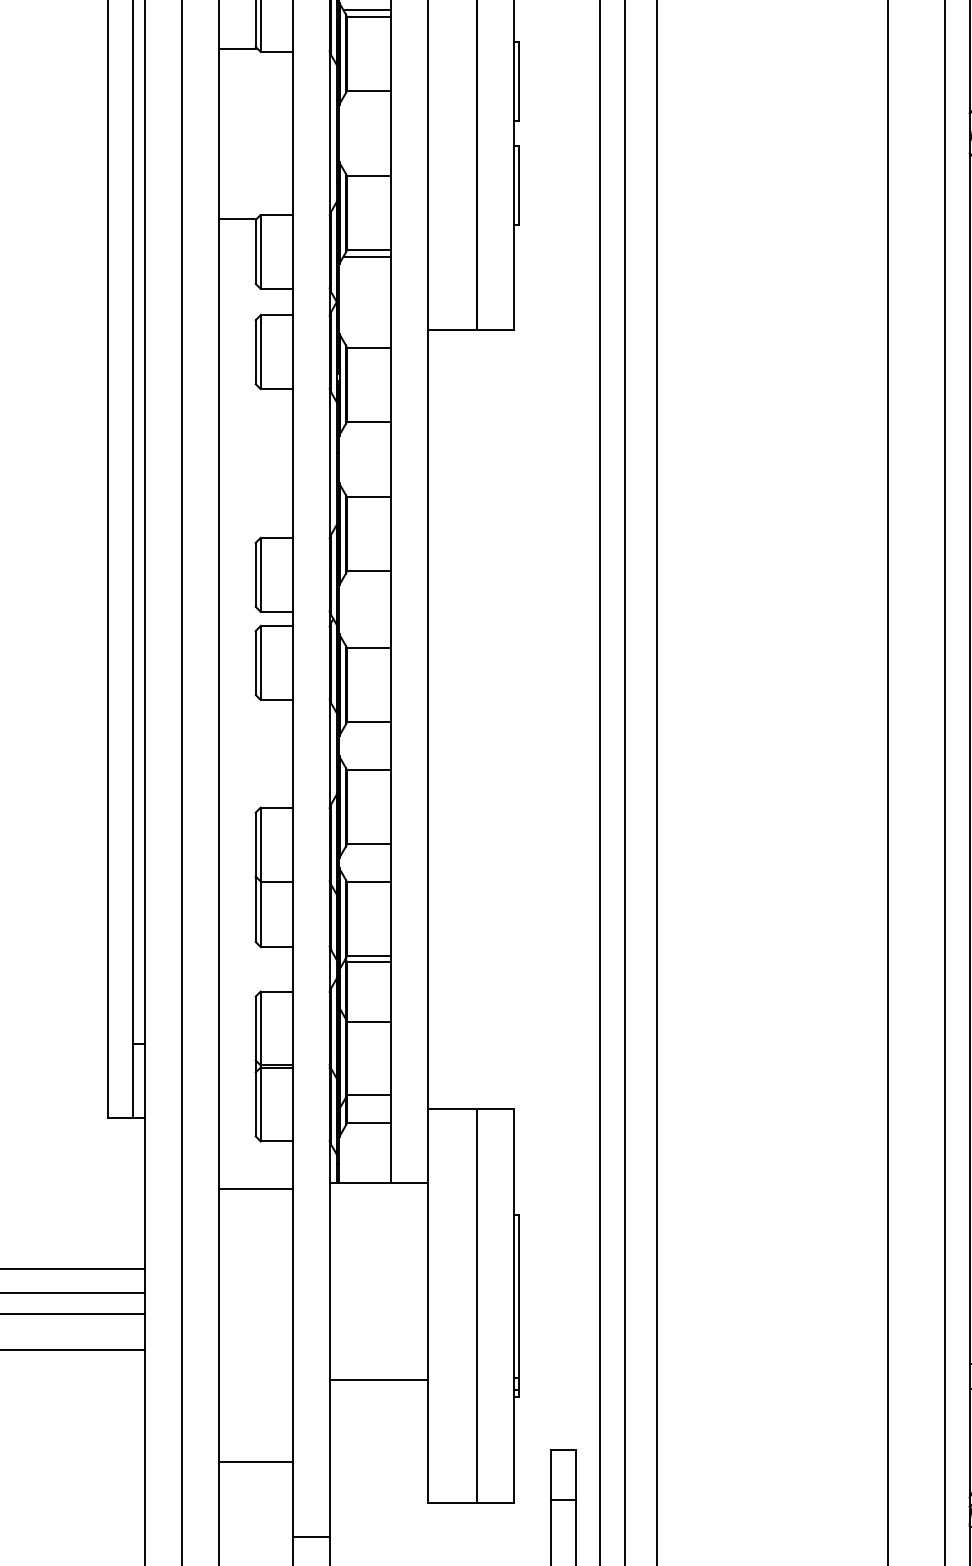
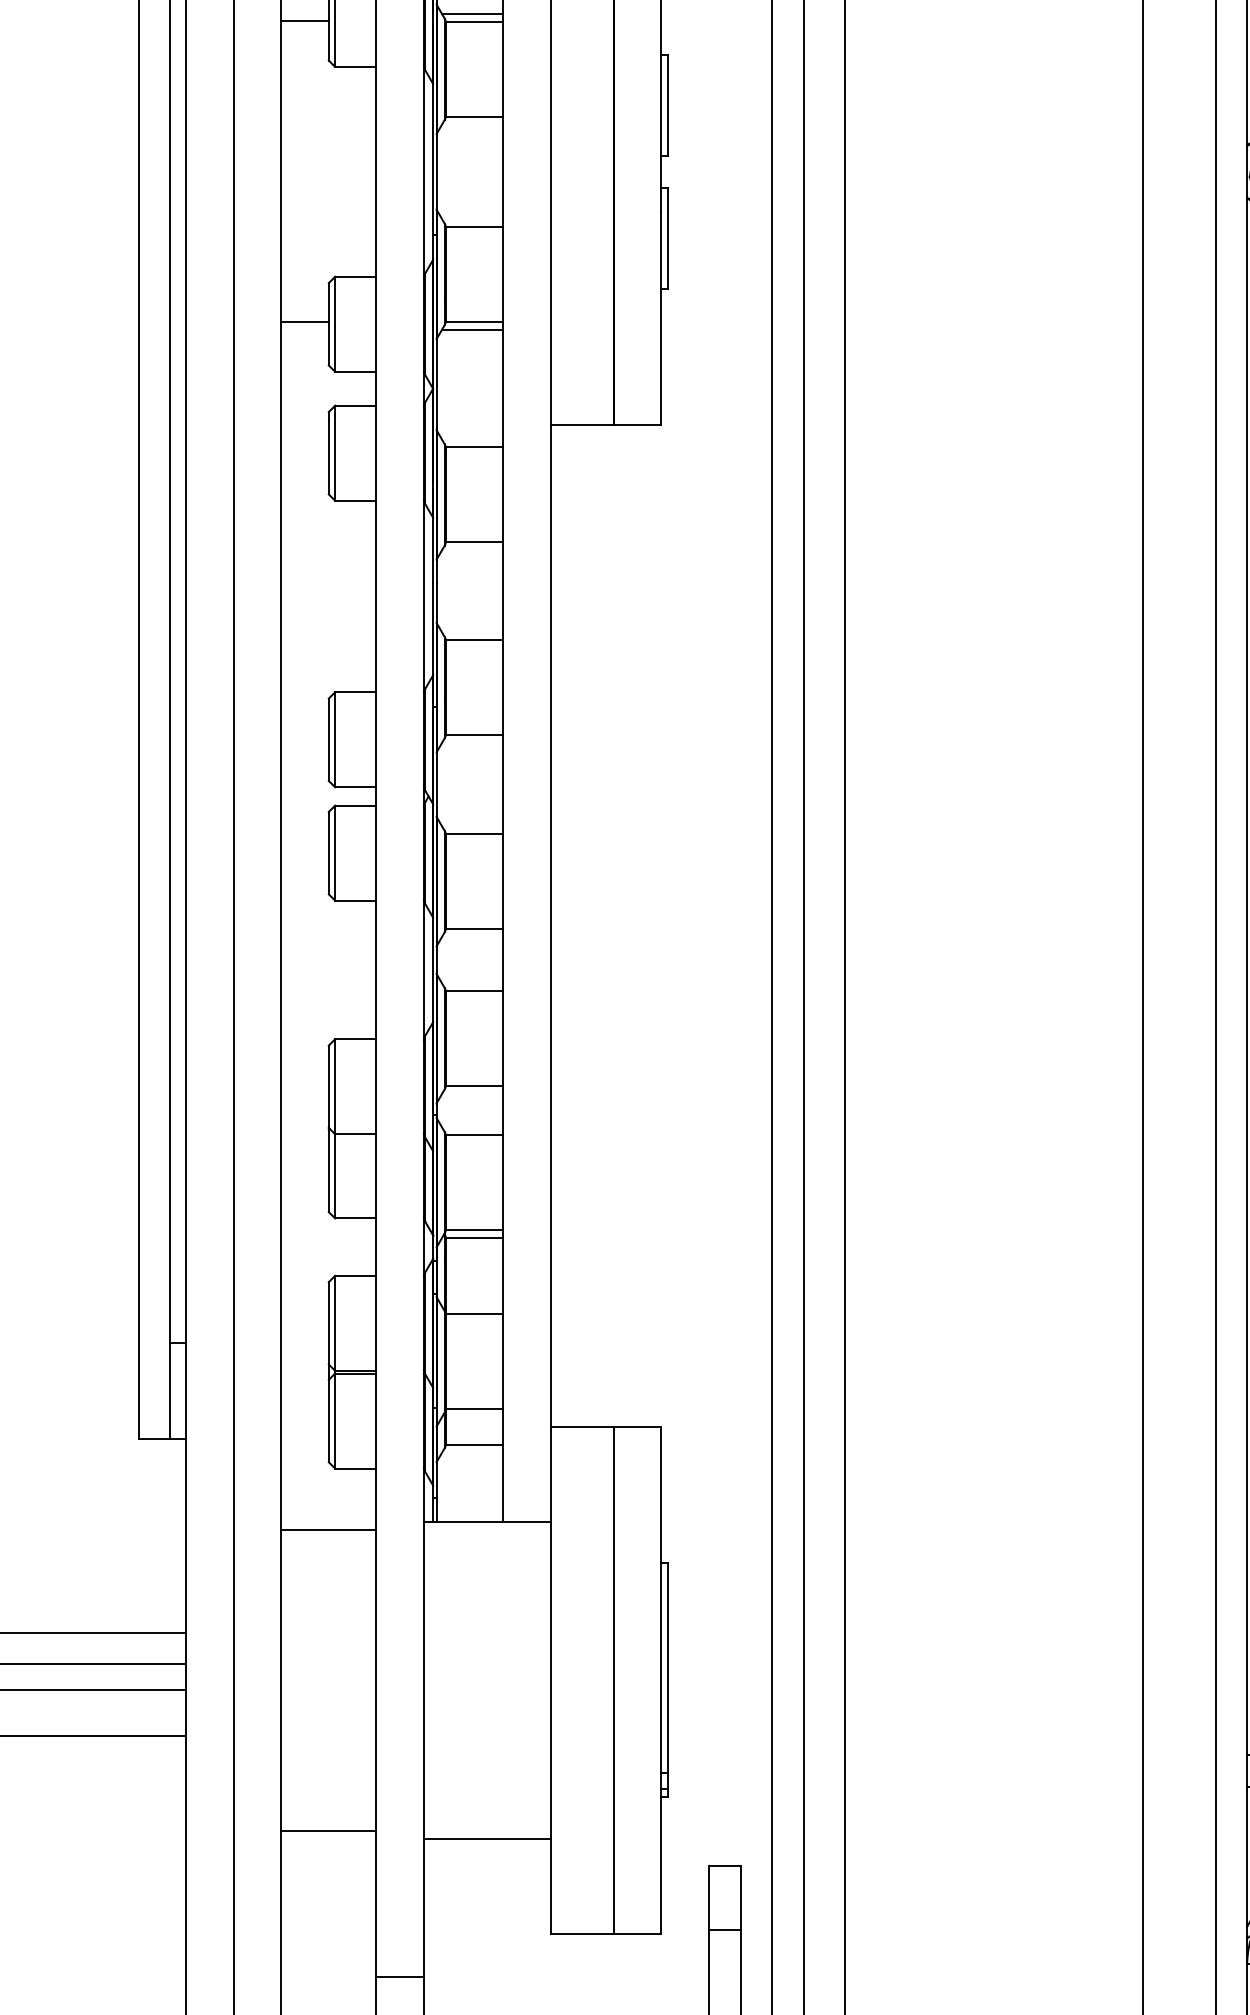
line: (236, 49) -> (304, 21), moved
line: (236, 218) -> (304, 322), moved
line: (378, 1379) -> (486, 1838), moved
line: (255, 1461) -> (328, 1830), moved

